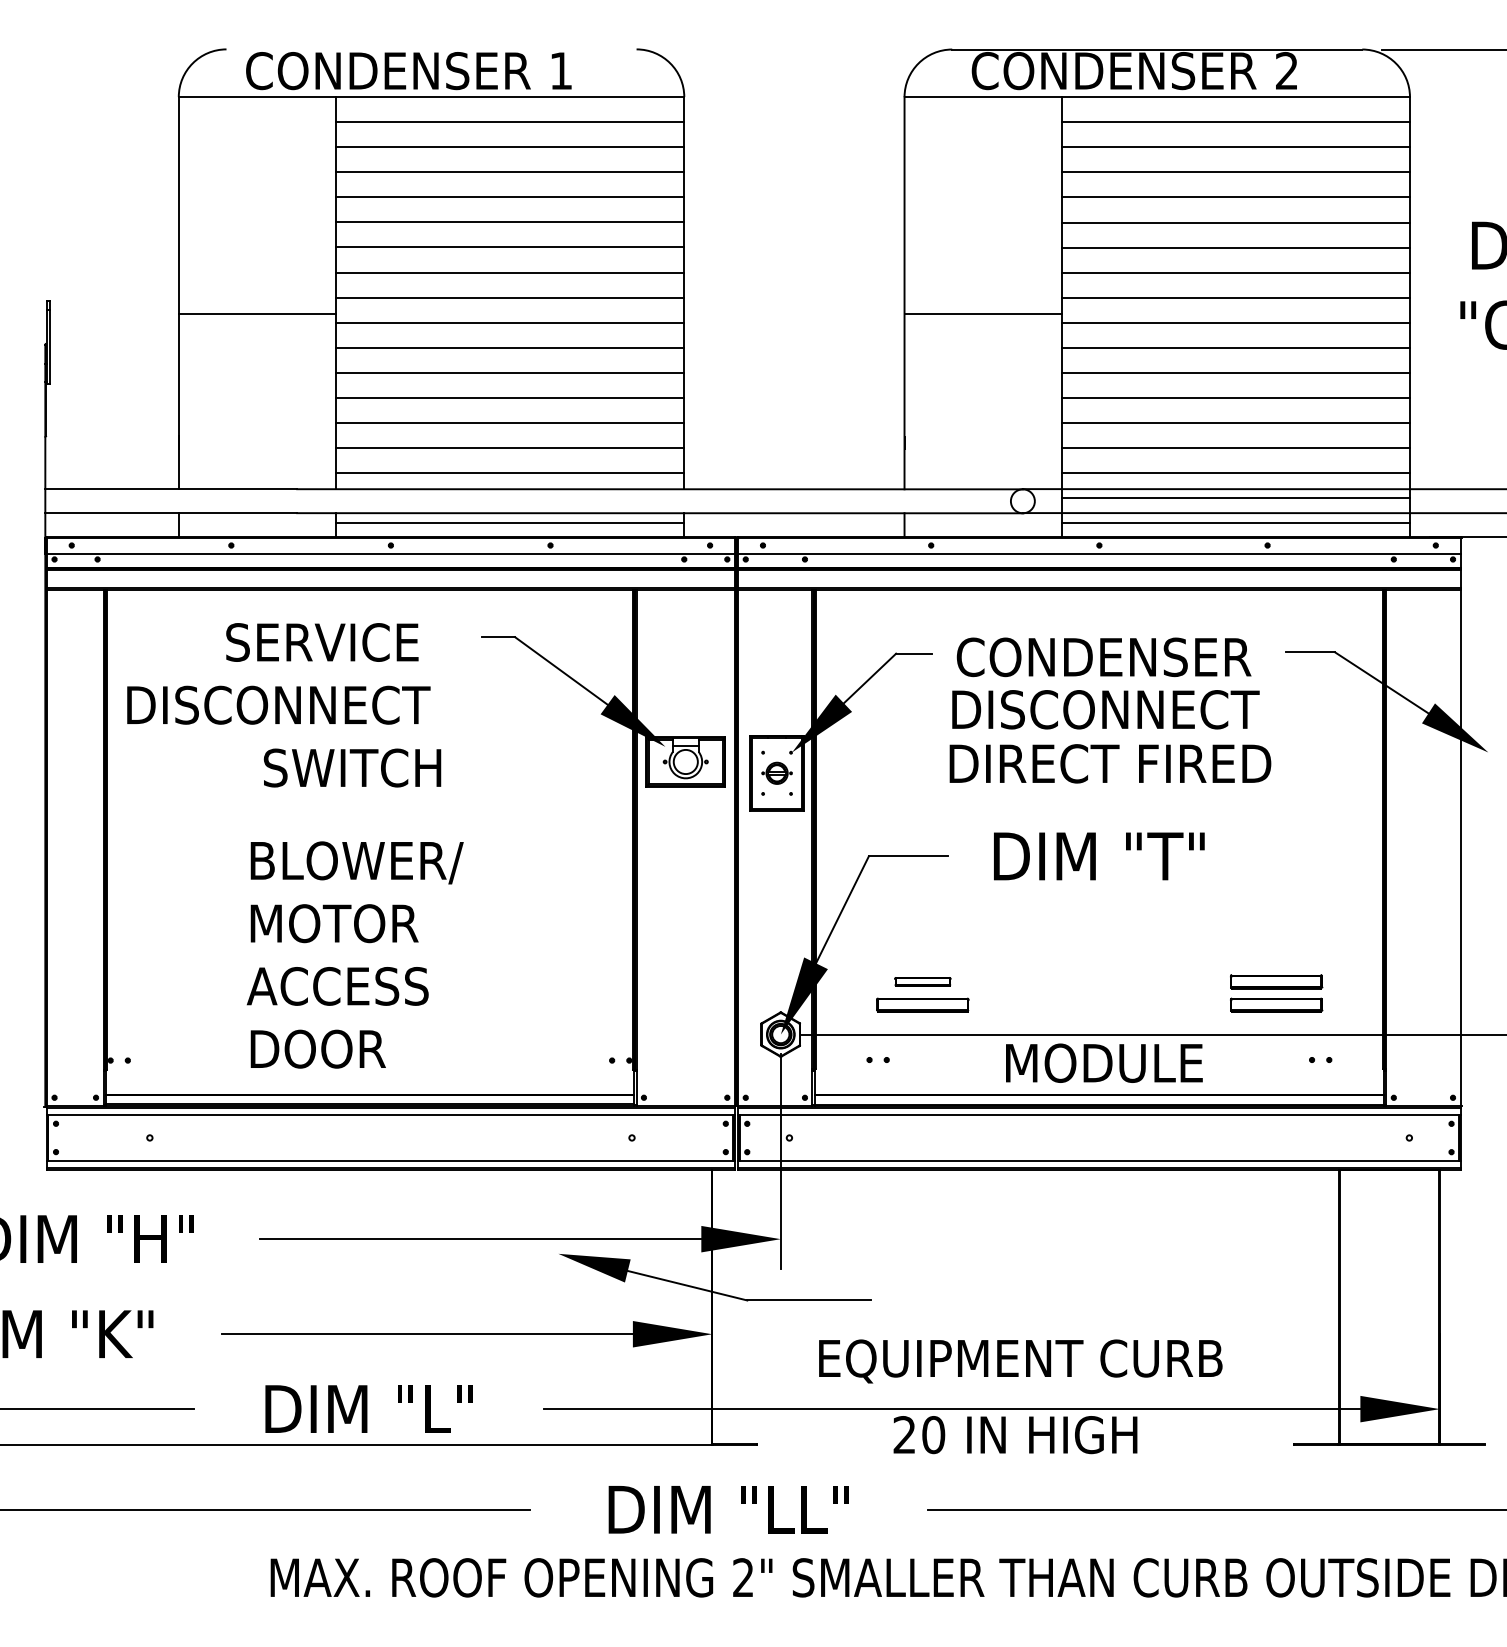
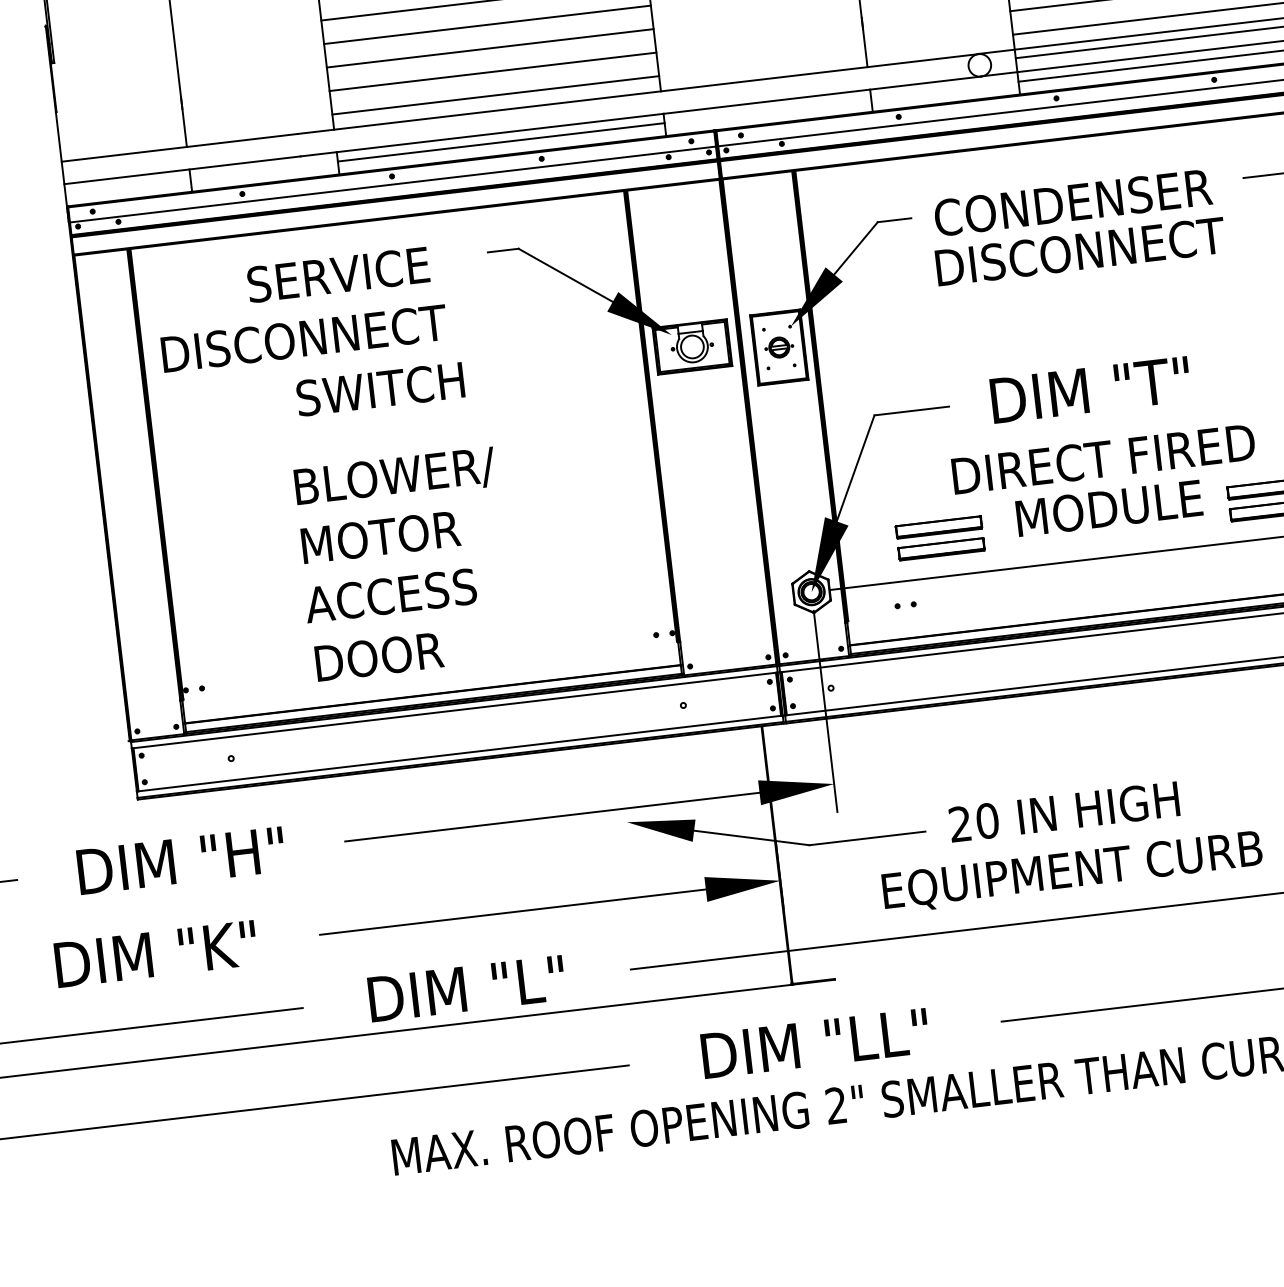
text: (1110, 763) -> (1103, 458), moved
part: (922, 981) -> (938, 526), size x1.67
text: (1104, 1062) -> (1109, 507), moved
text: (1015, 1435) -> (1064, 812), moved

